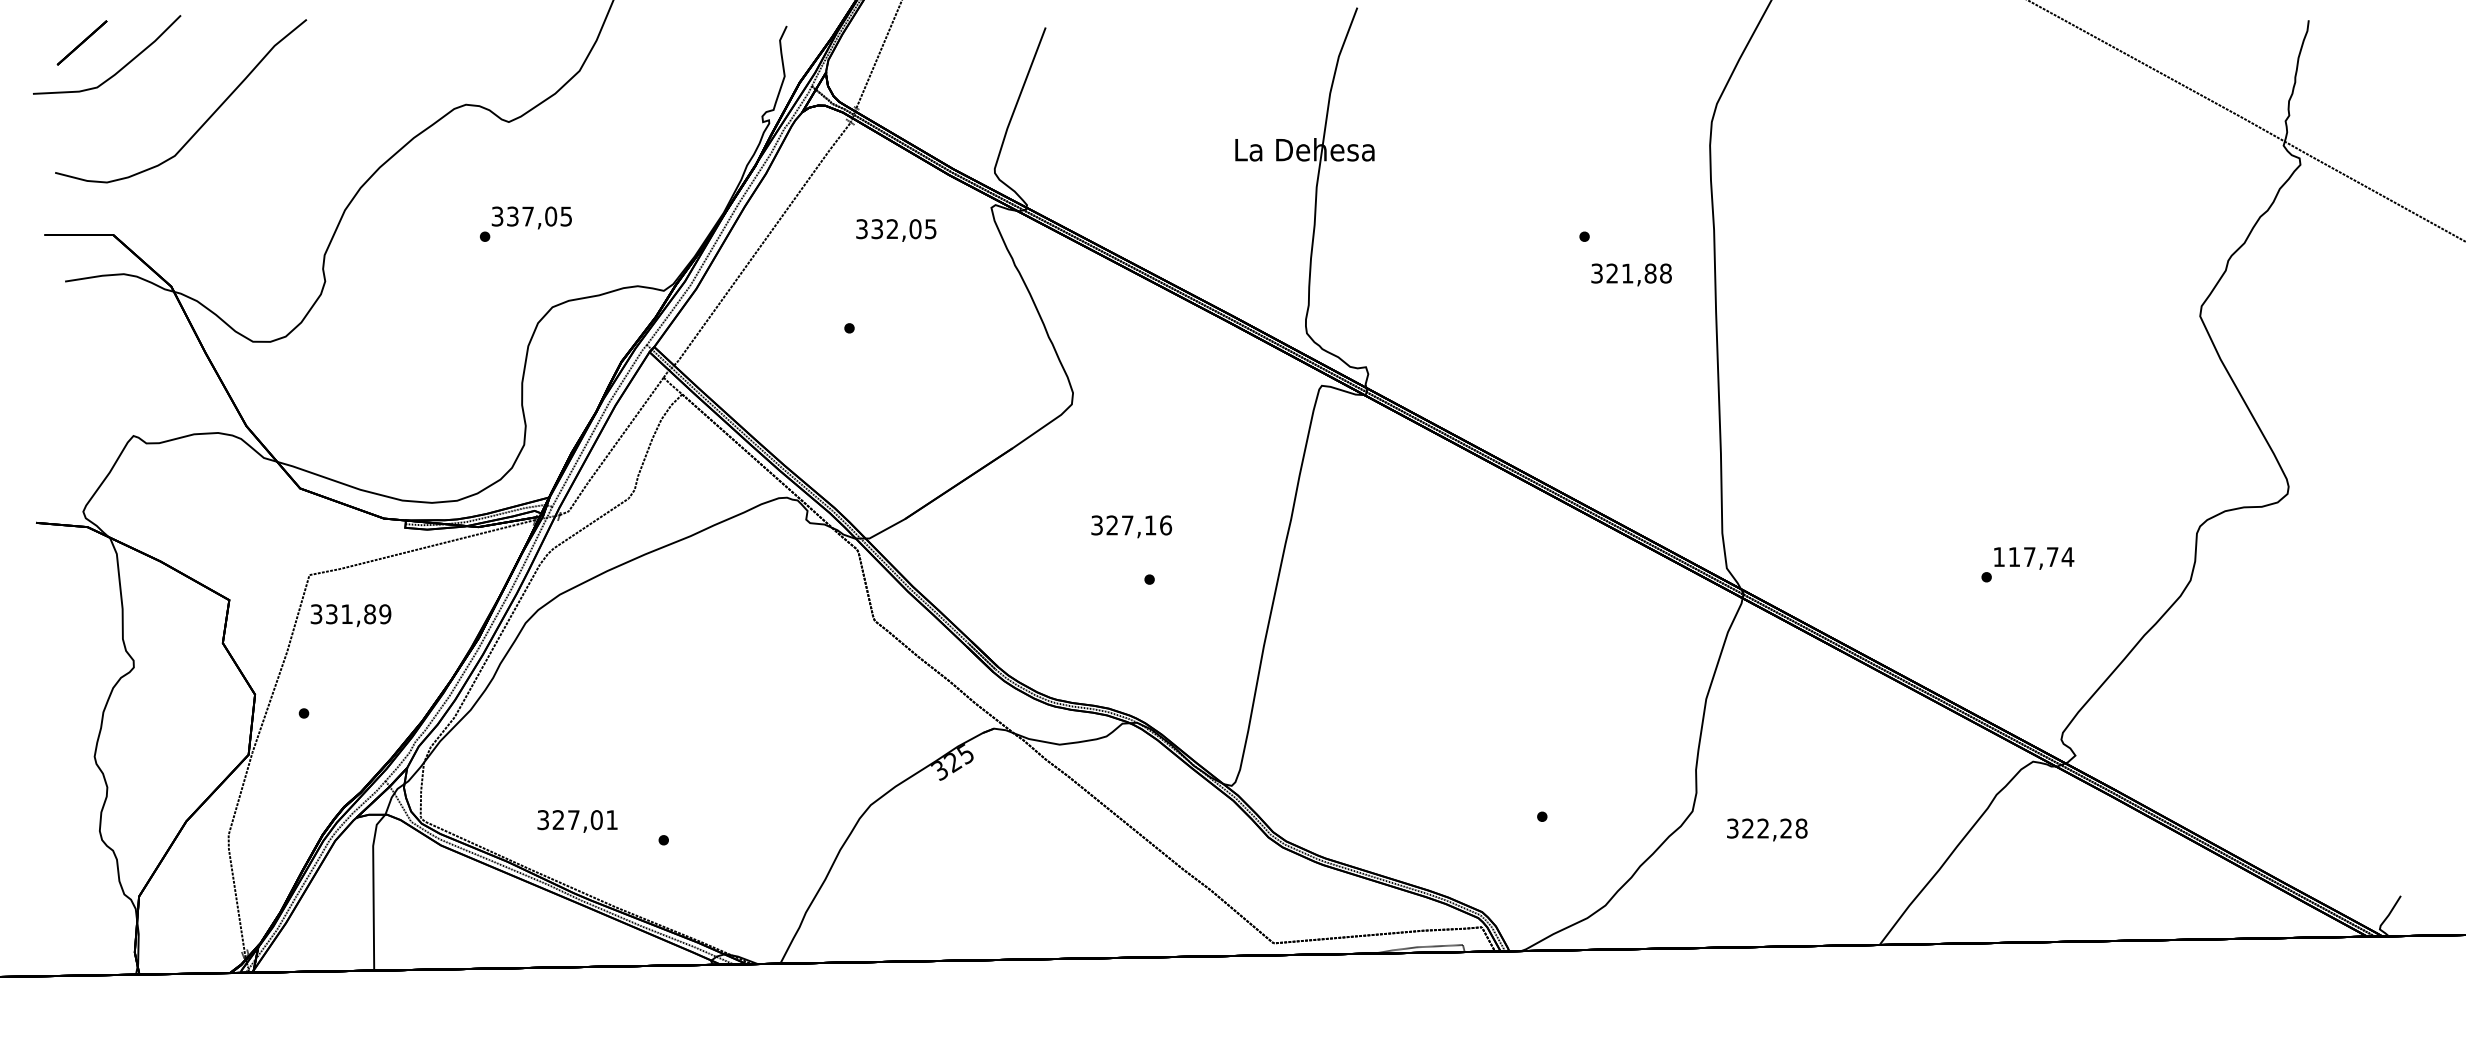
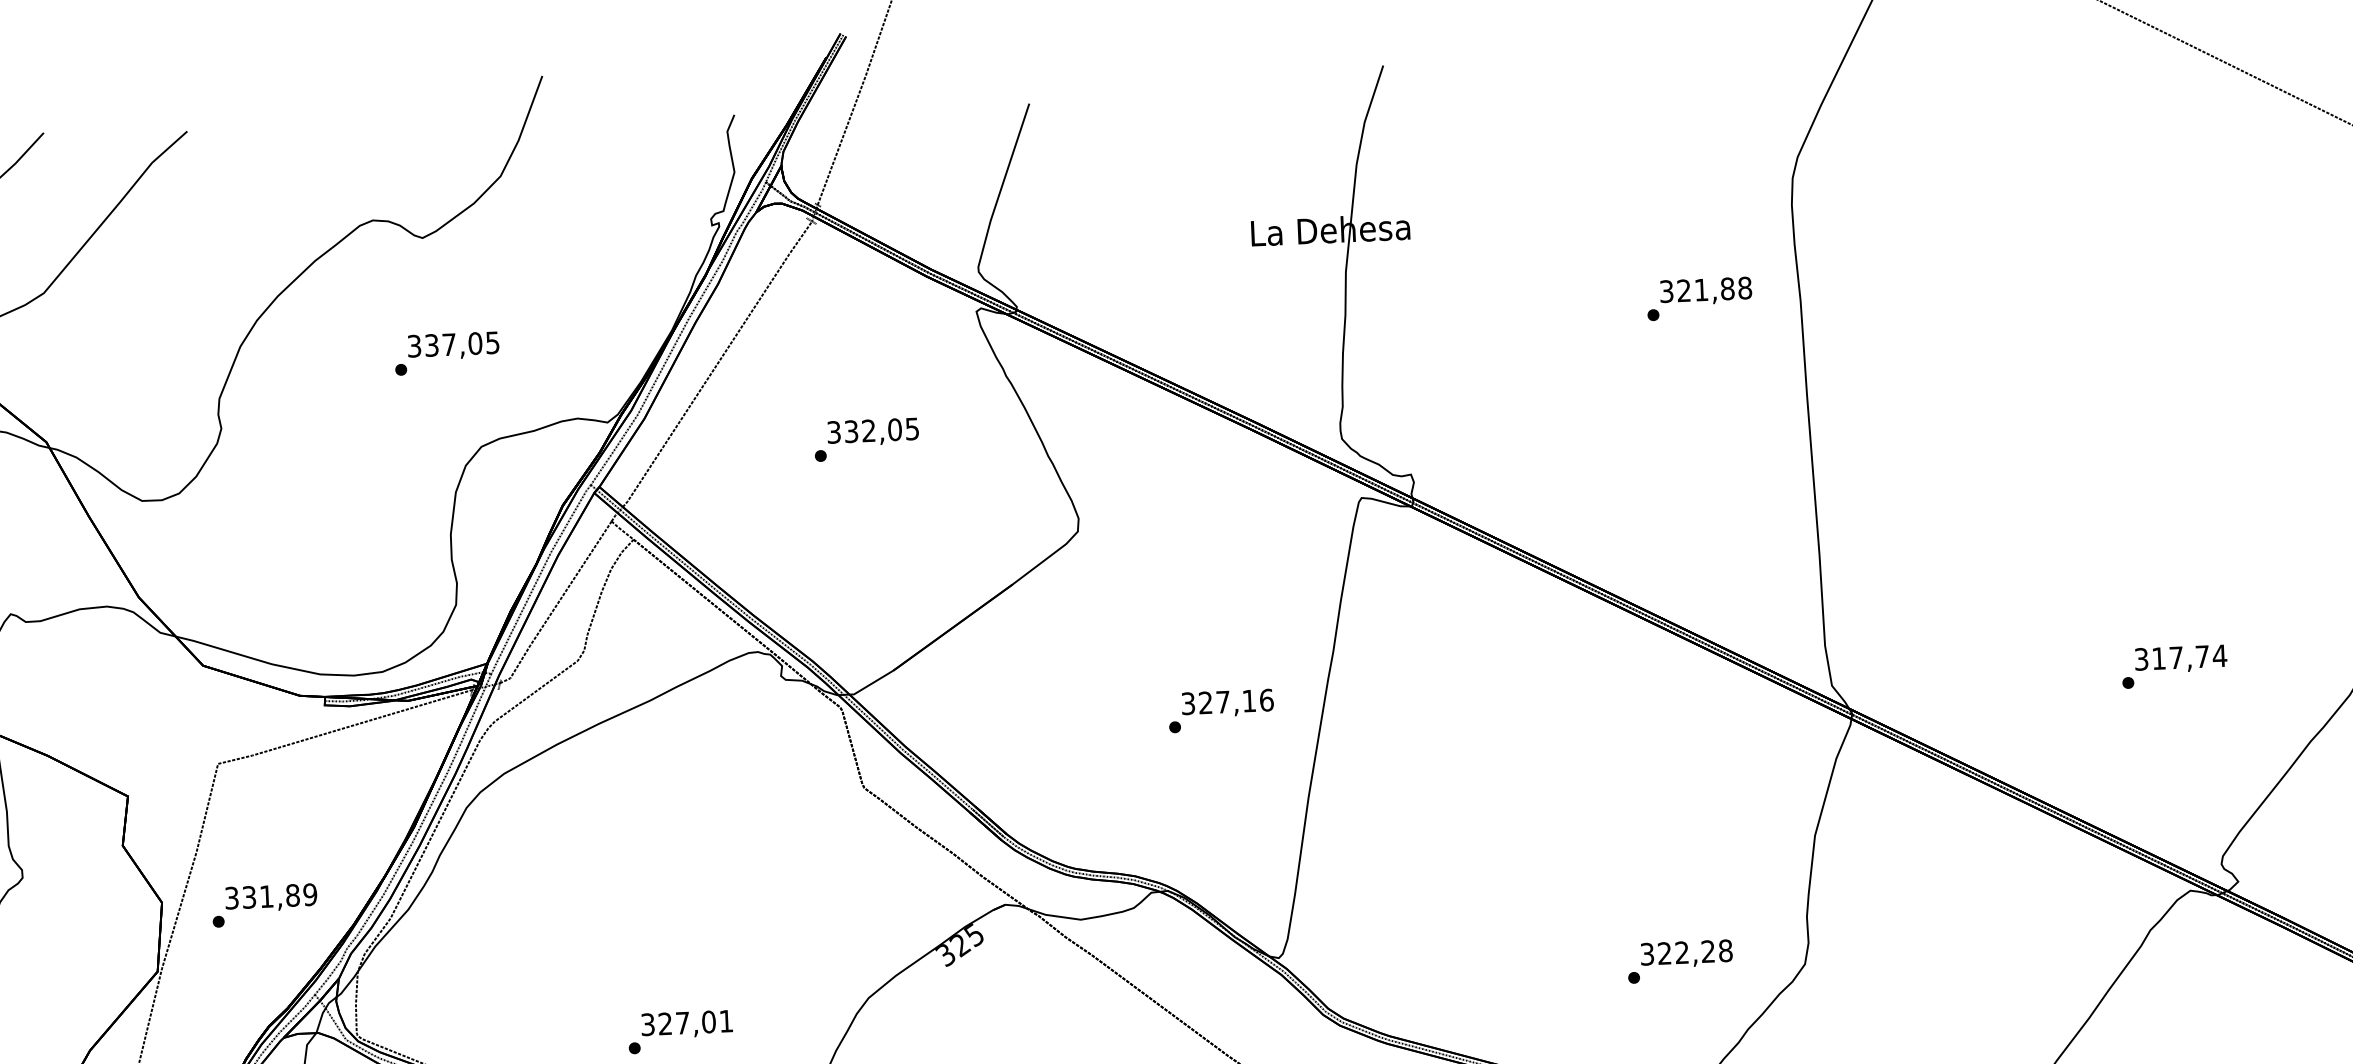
text: (896, 230) -> (873, 432), moved
text: (1631, 274) -> (1705, 290), moved
text: (1131, 526) -> (1227, 703), moved
text: (1998, 557) -> (2140, 659), 117,74 -> 317,74
text: (350, 615) -> (270, 897), moved
text: (577, 821) -> (687, 1024), moved
text: (1767, 829) -> (1686, 953), moved

